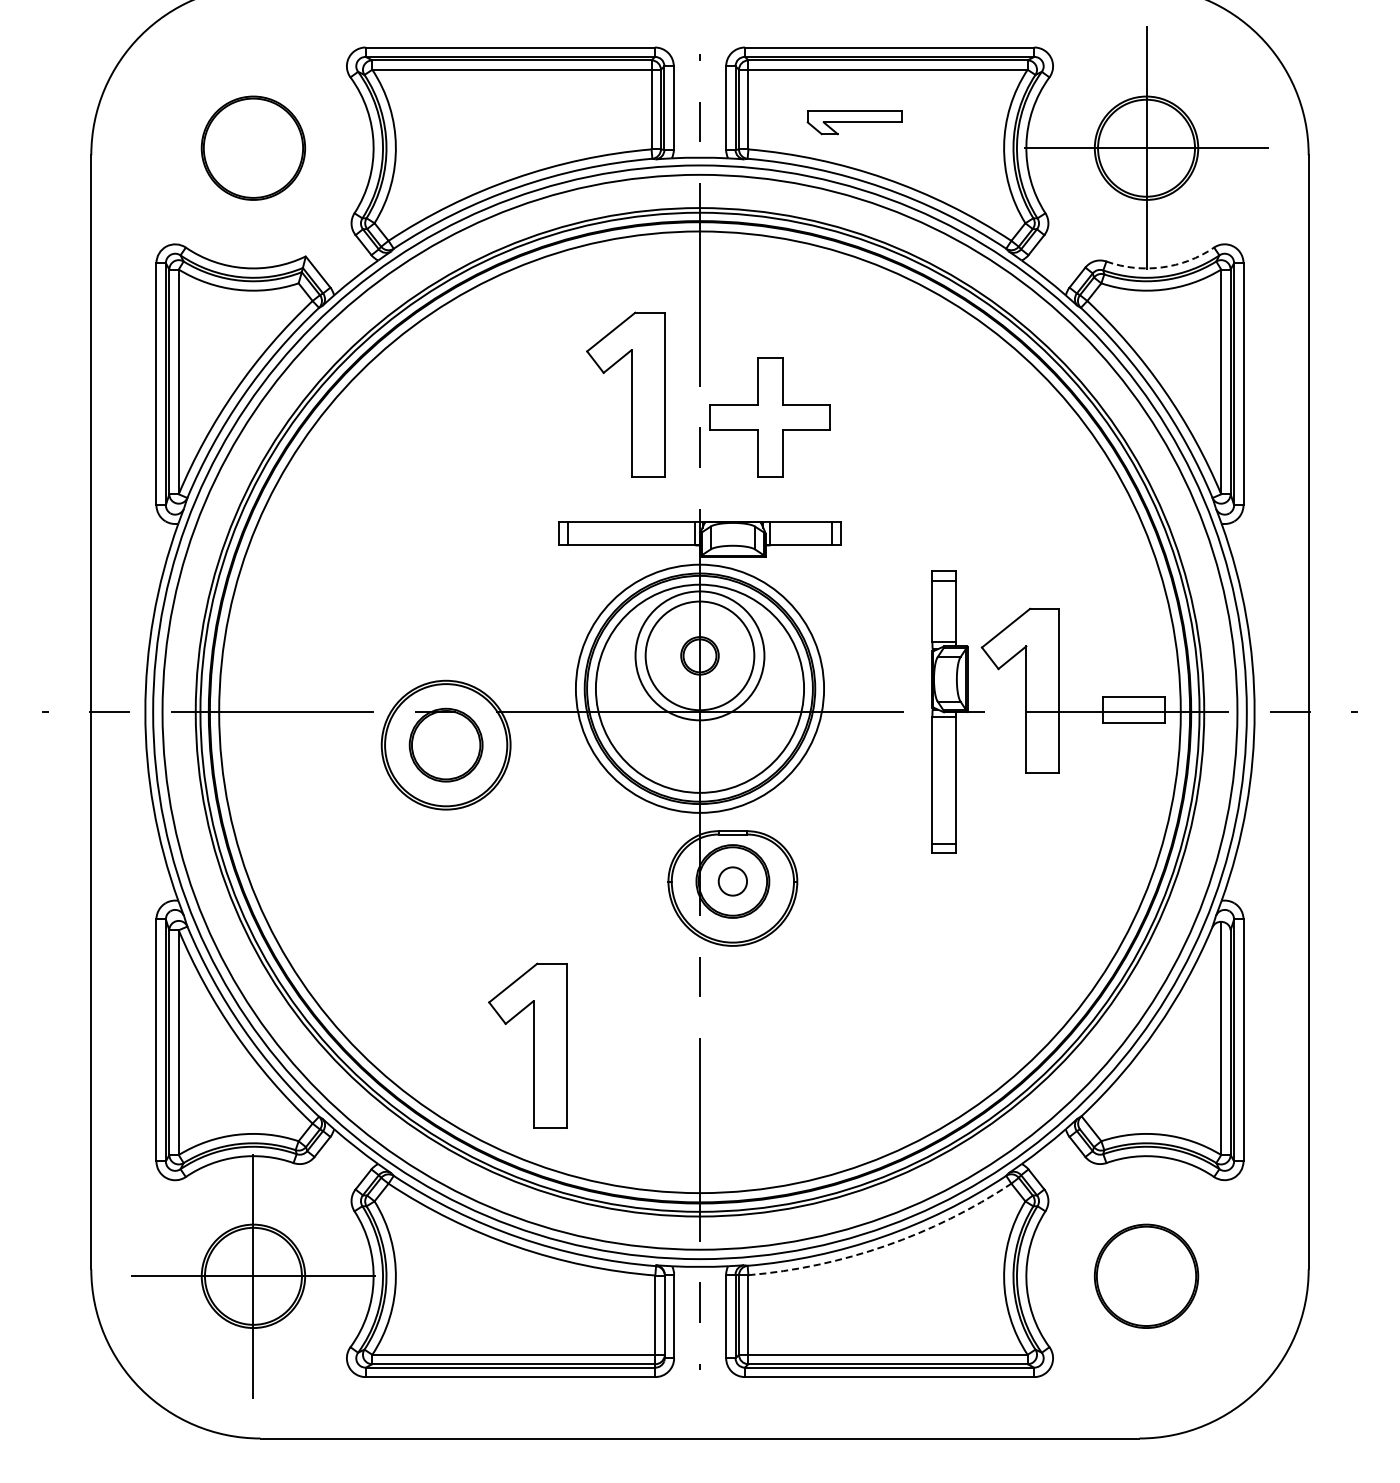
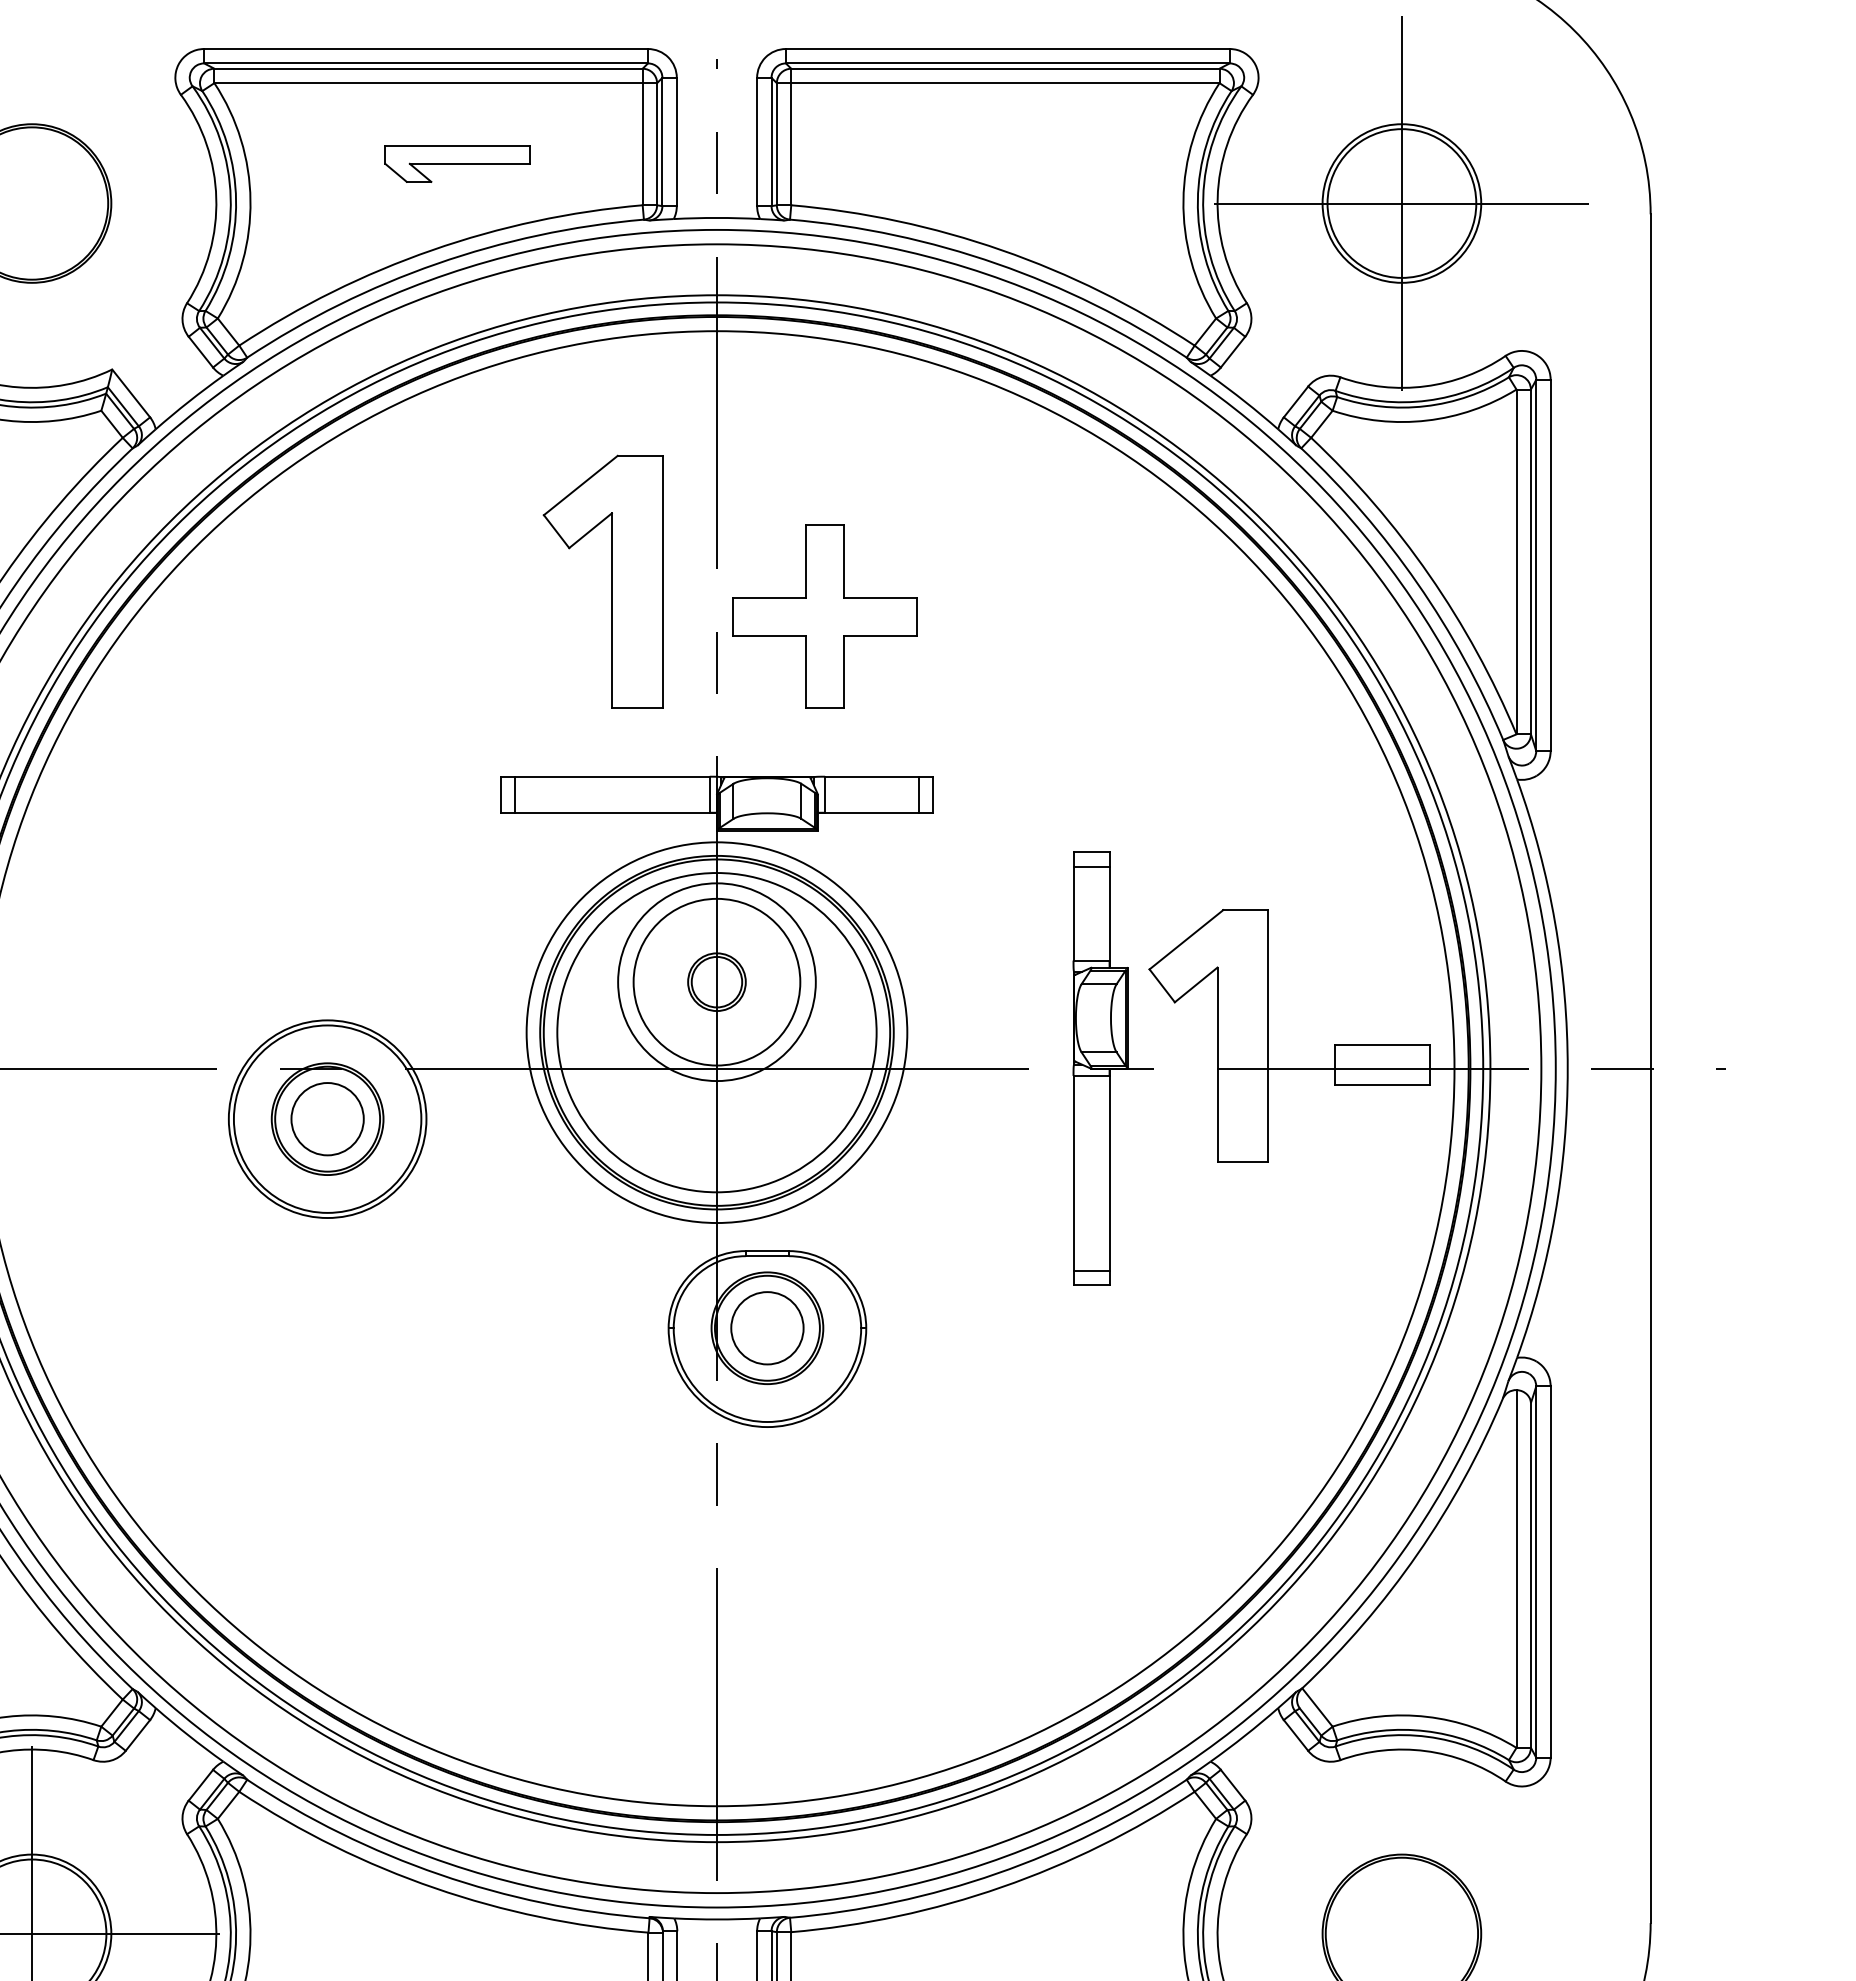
part: (854, 122) -> (456, 164), moved
arc: (1161, 267) -> (1424, 386), dashed -> solid
circle: (445, 744) -> (326, 1118), added
circle: (732, 881) -> (766, 1328), size x1.67
part: (527, 1045) -> (452, 1579), removed
arc: (885, 1245) -> (1001, 1886), dashed -> solid

